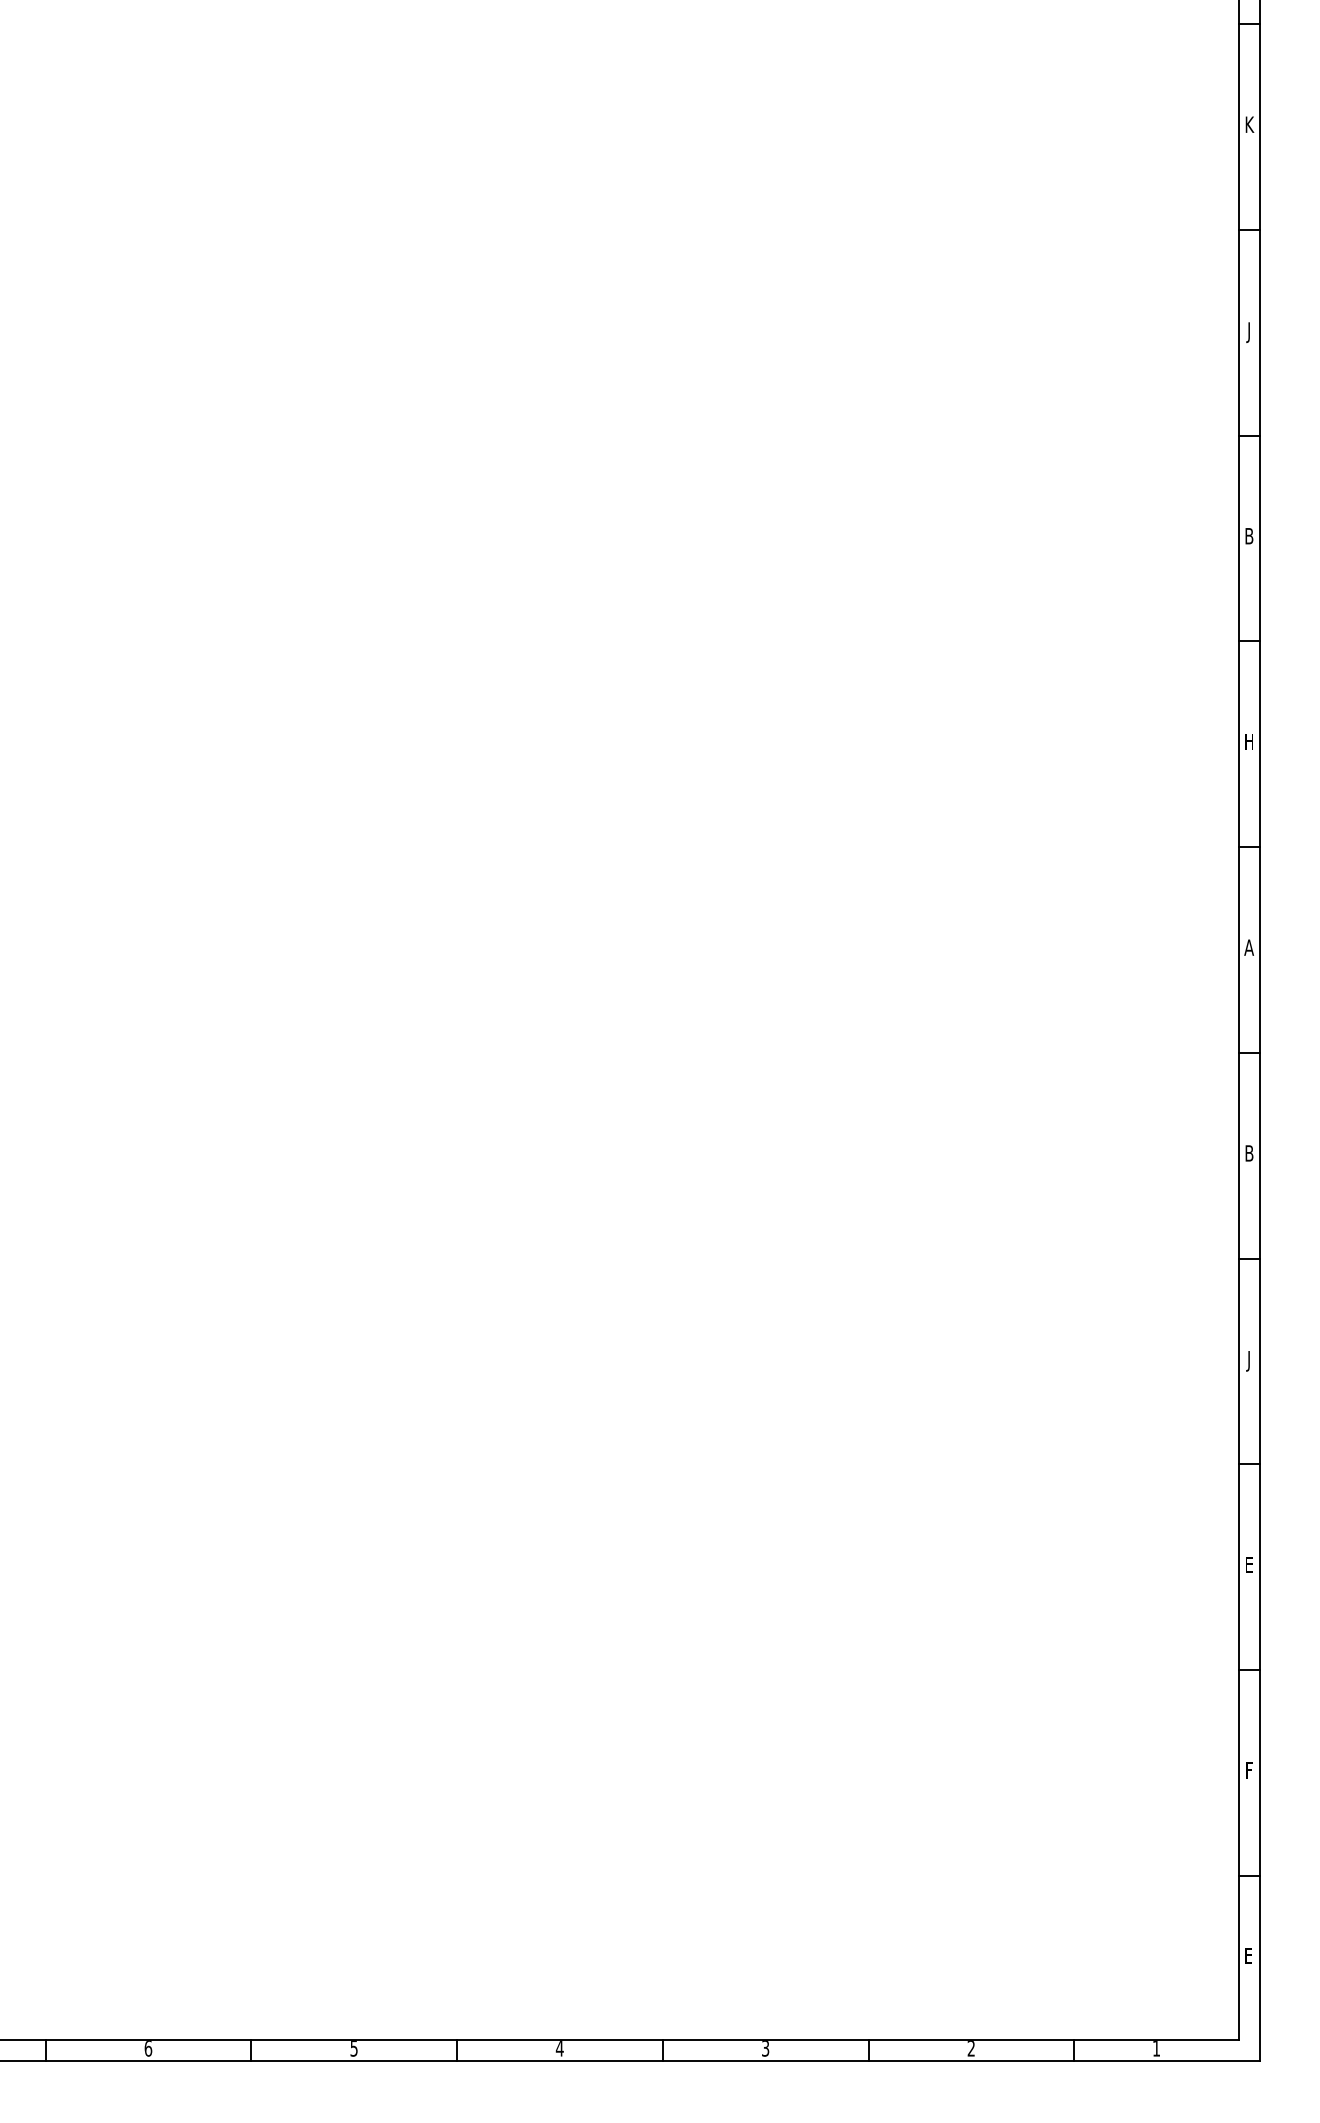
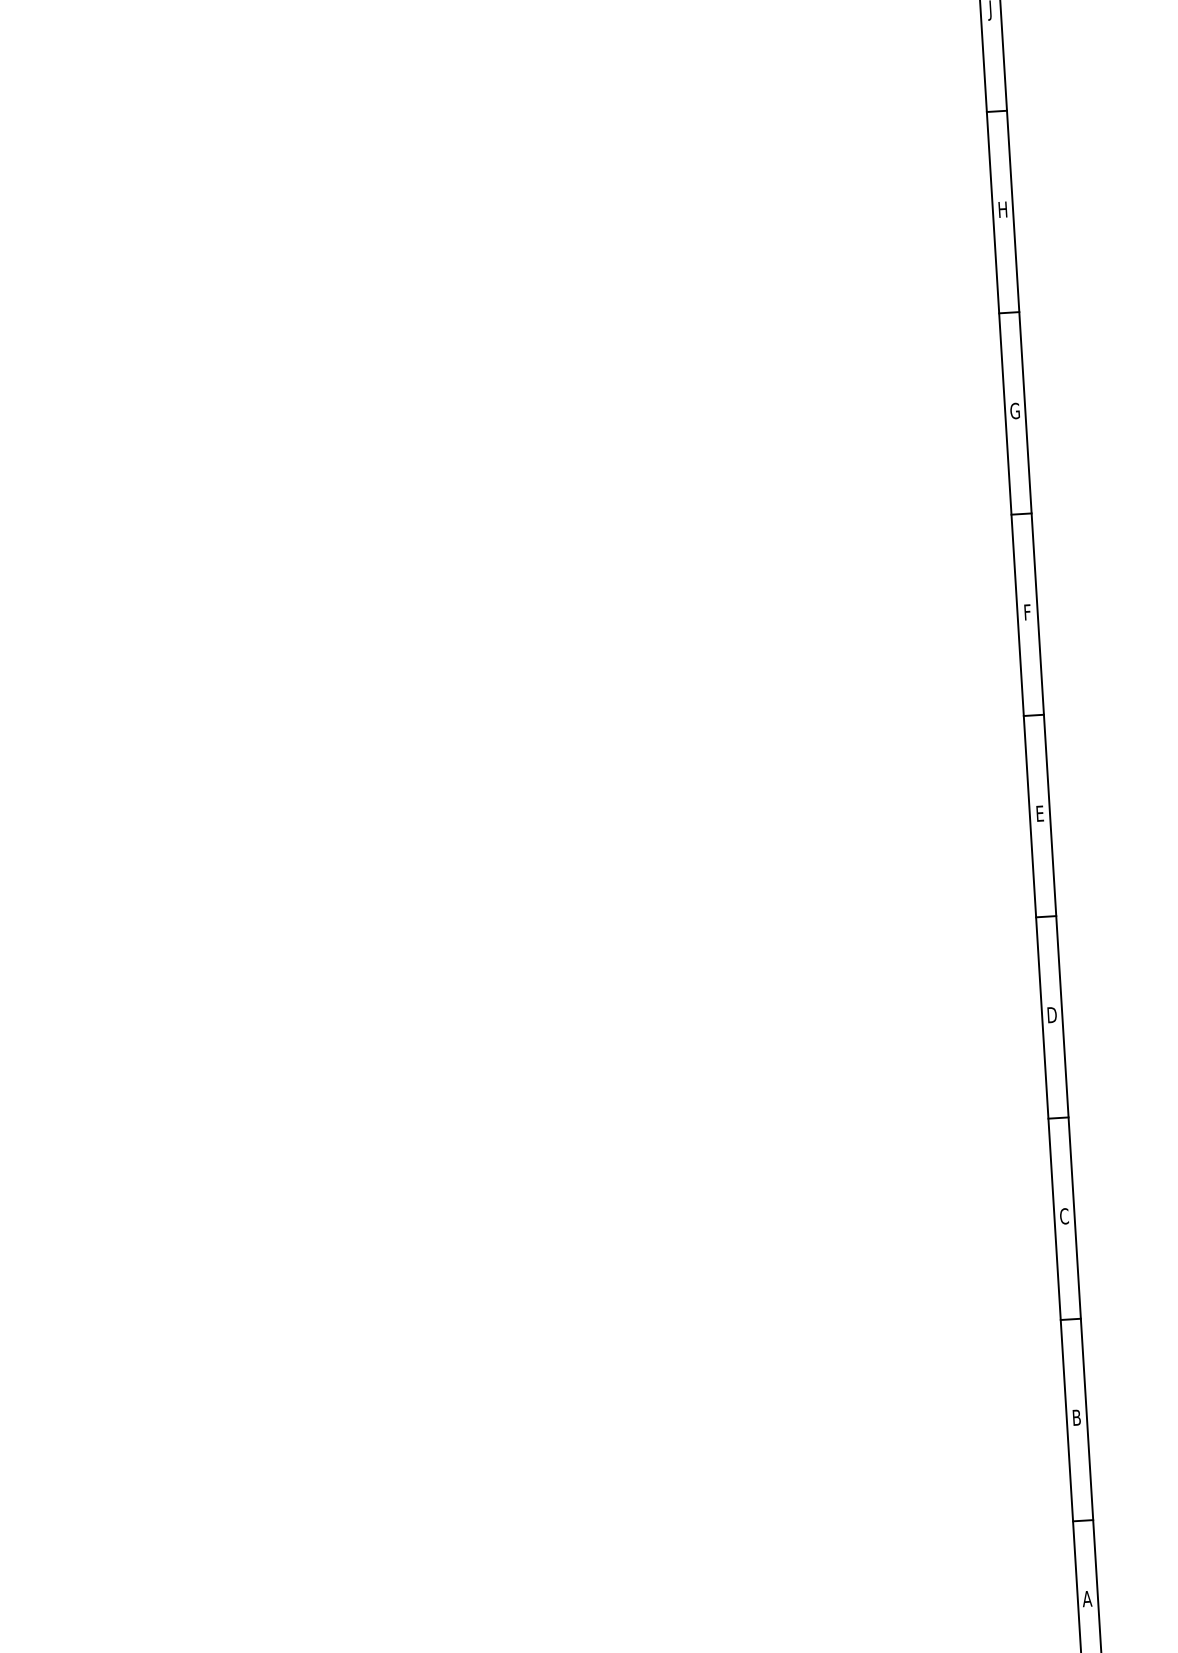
text: (1249, 536) -> (1003, 210), B -> H
text: (1248, 741) -> (1014, 410), H -> G
text: (1248, 947) -> (1026, 612), A -> F
text: (1249, 1153) -> (1040, 813), B -> E
text: (1248, 1361) -> (1051, 1017), J -> D
text: (1248, 1564) -> (1063, 1216), E -> C
text: (1249, 1770) -> (1077, 1417), F -> B
text: (1248, 1955) -> (1087, 1598), E -> A

